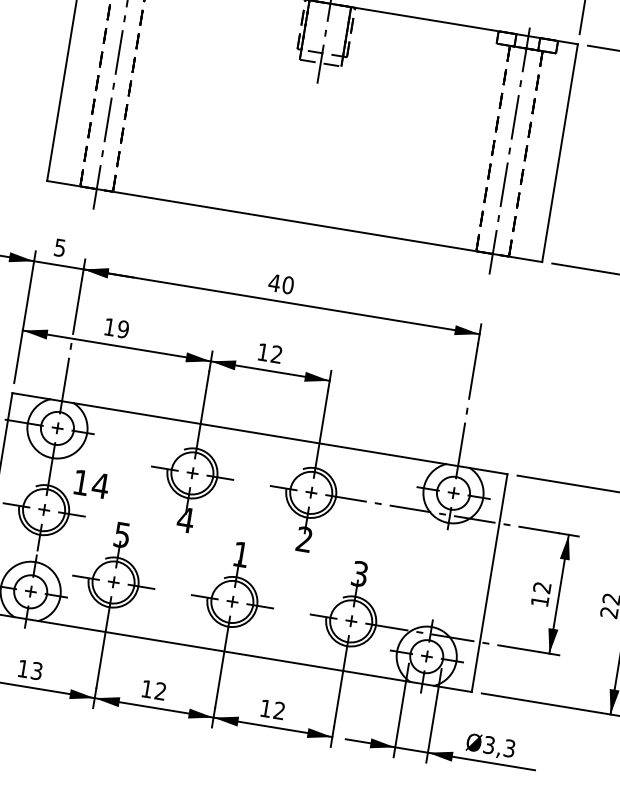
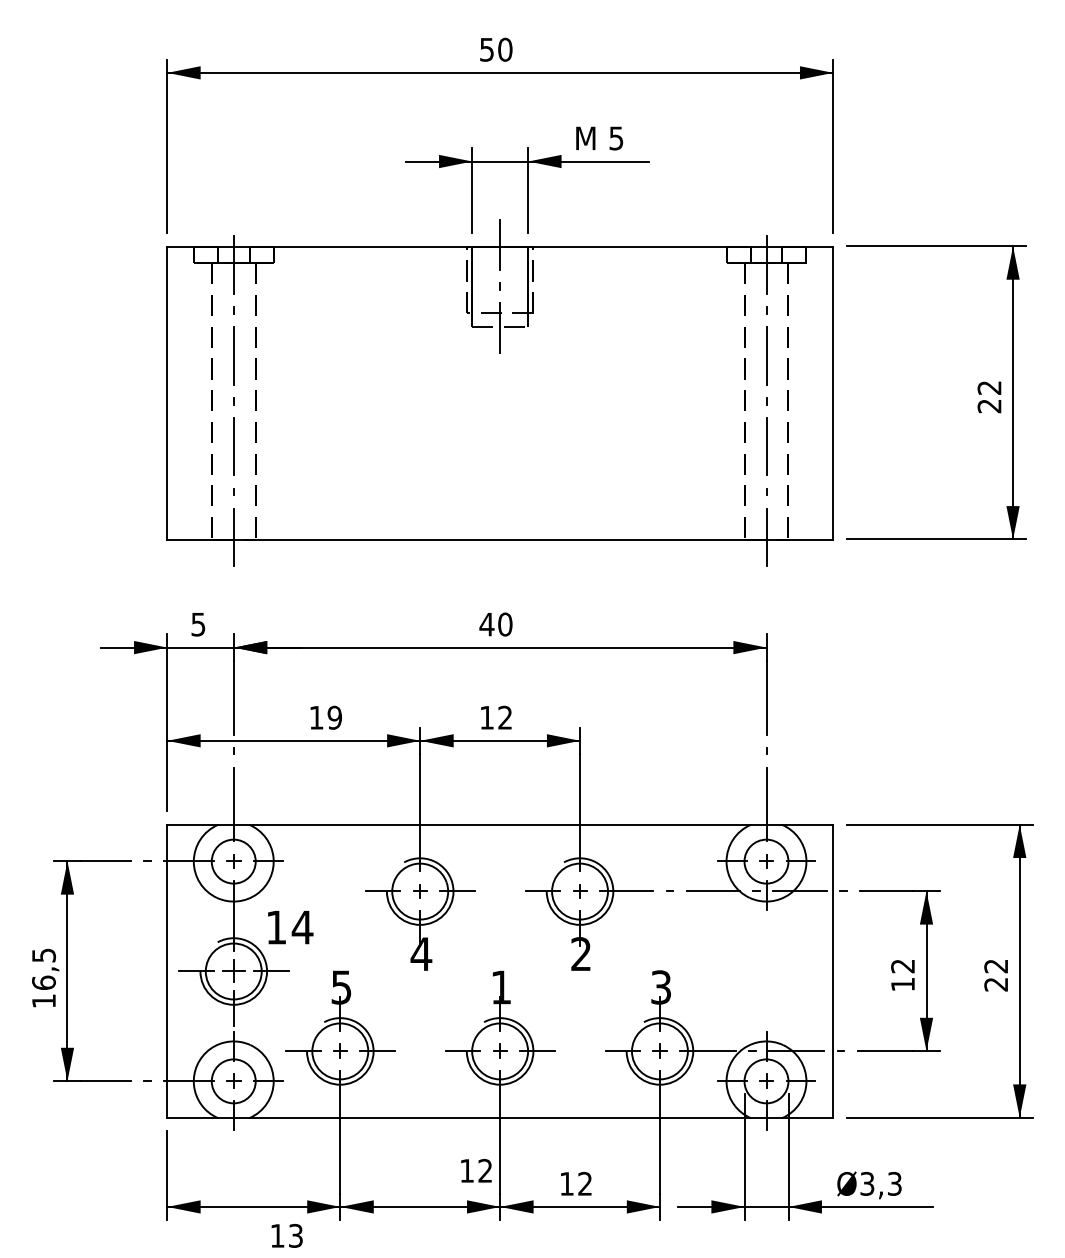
text: (116, 328) -> (325, 717), moved
part: (43, 510) -> (233, 971), size x1.6
text: (29, 669) -> (286, 1235), moved
text: (154, 689) -> (476, 1170), moved

